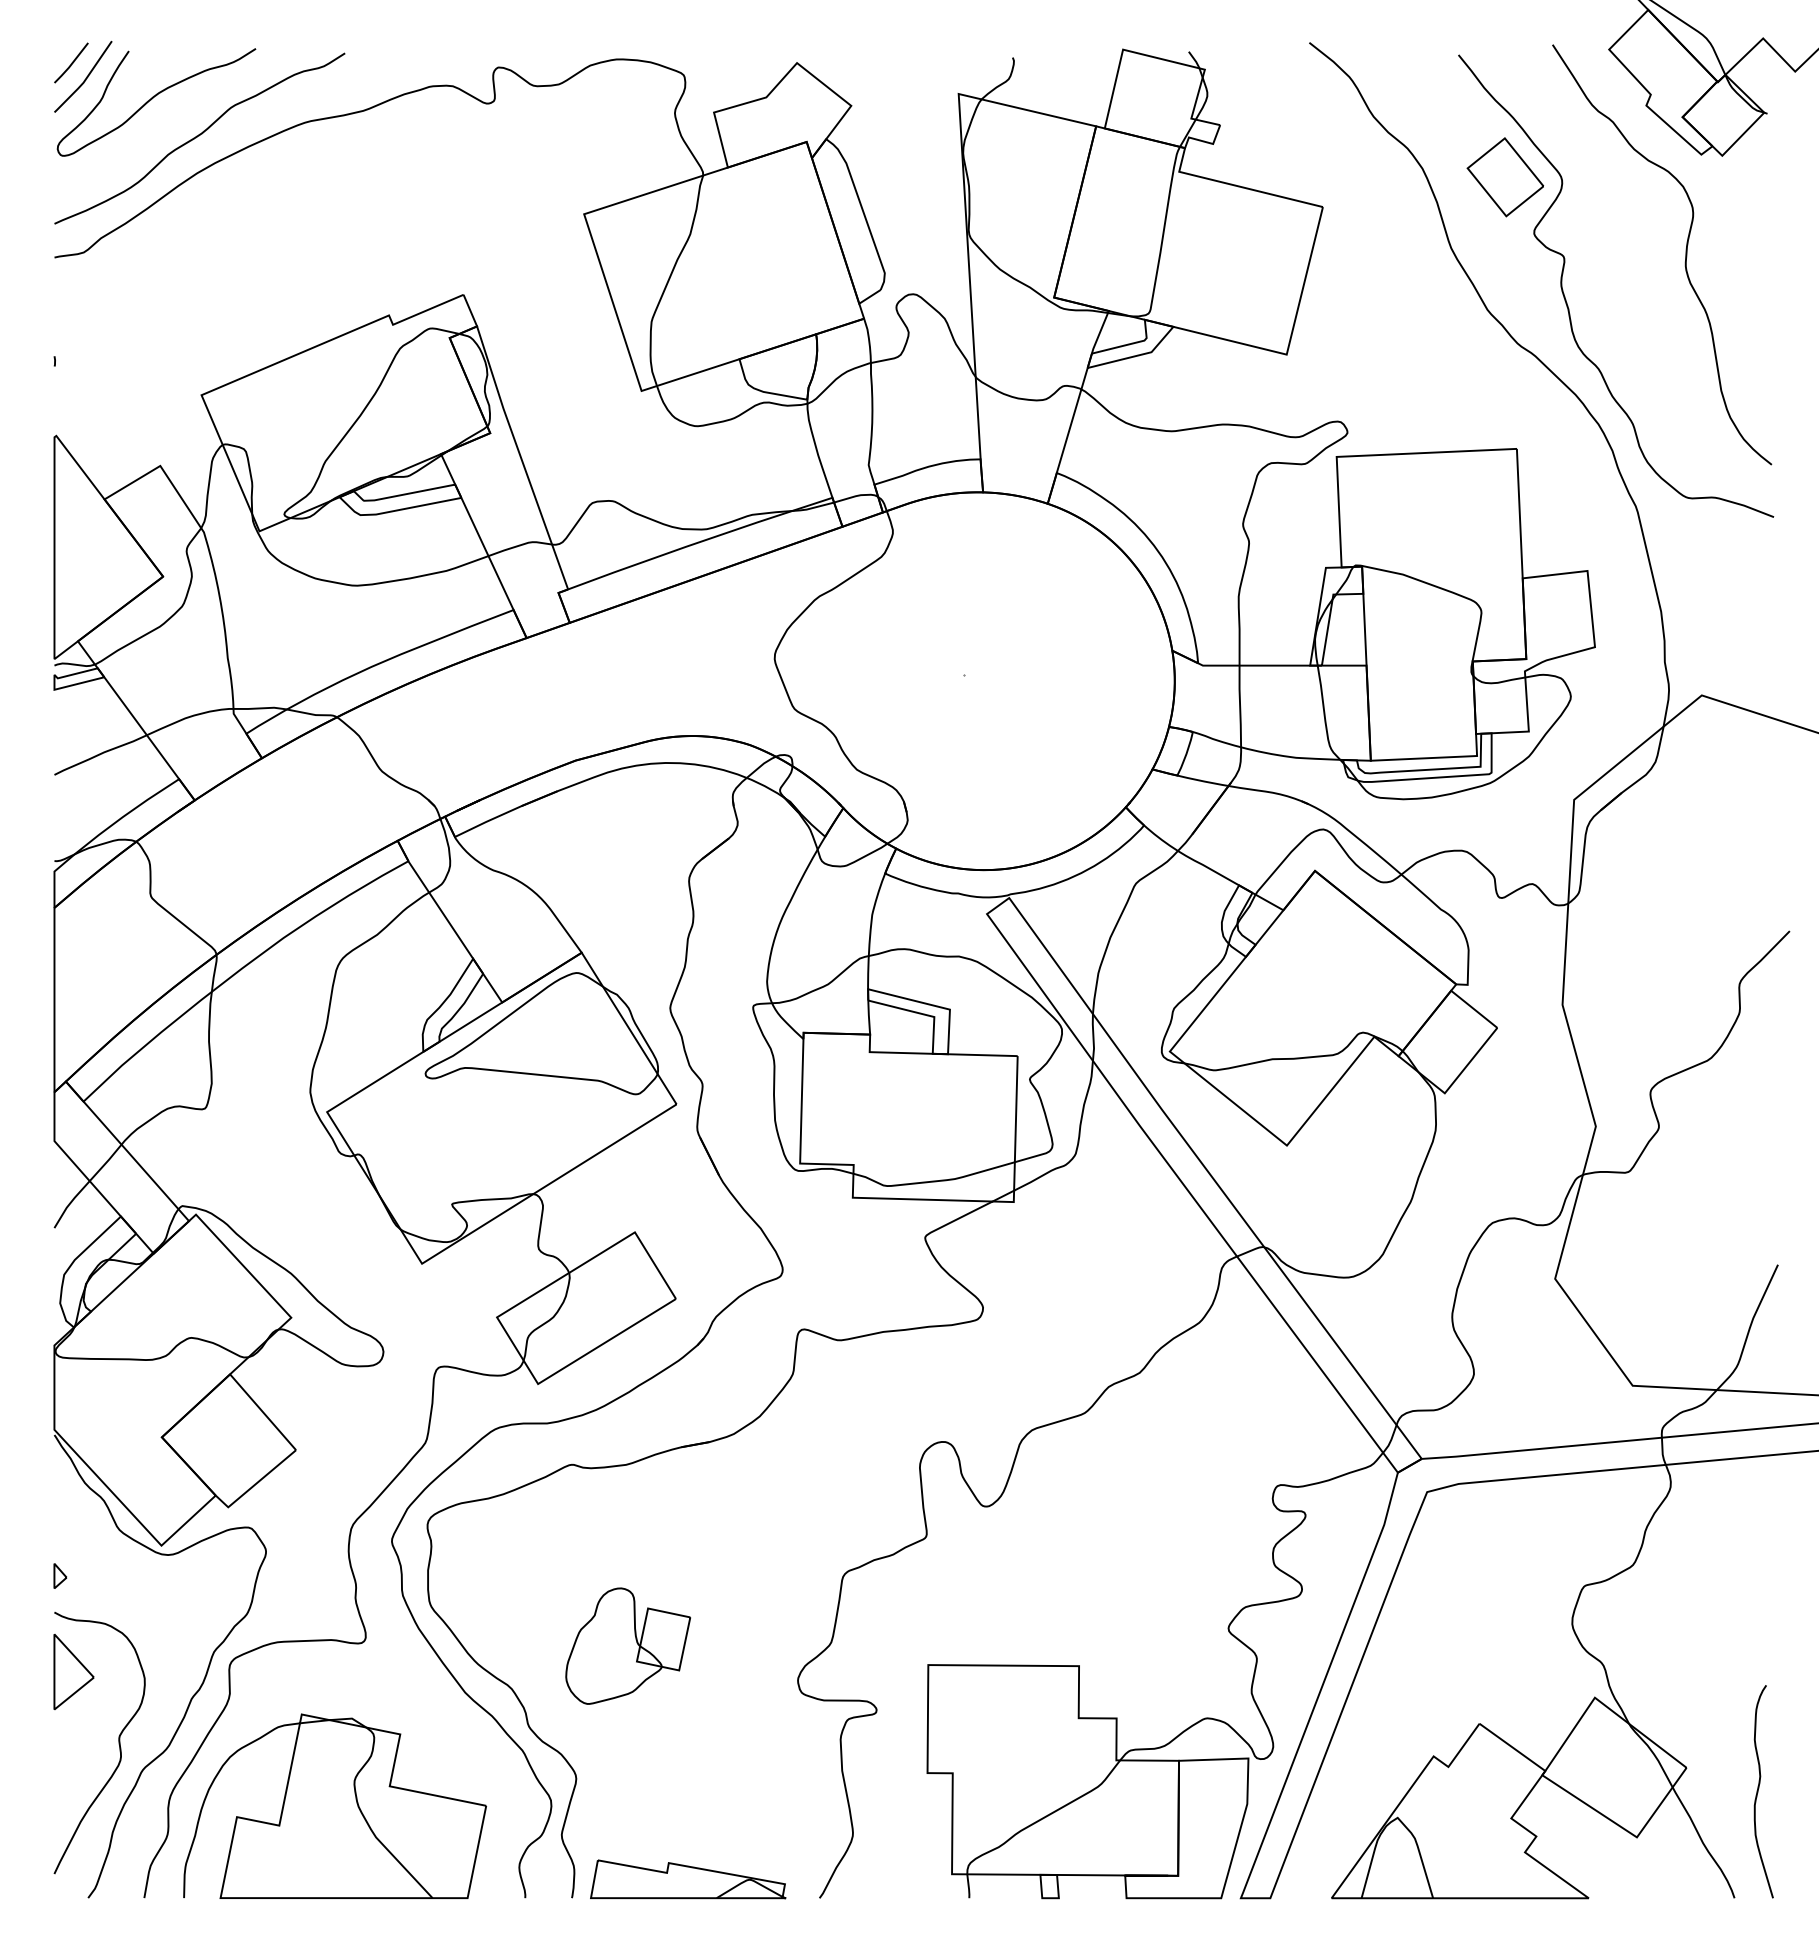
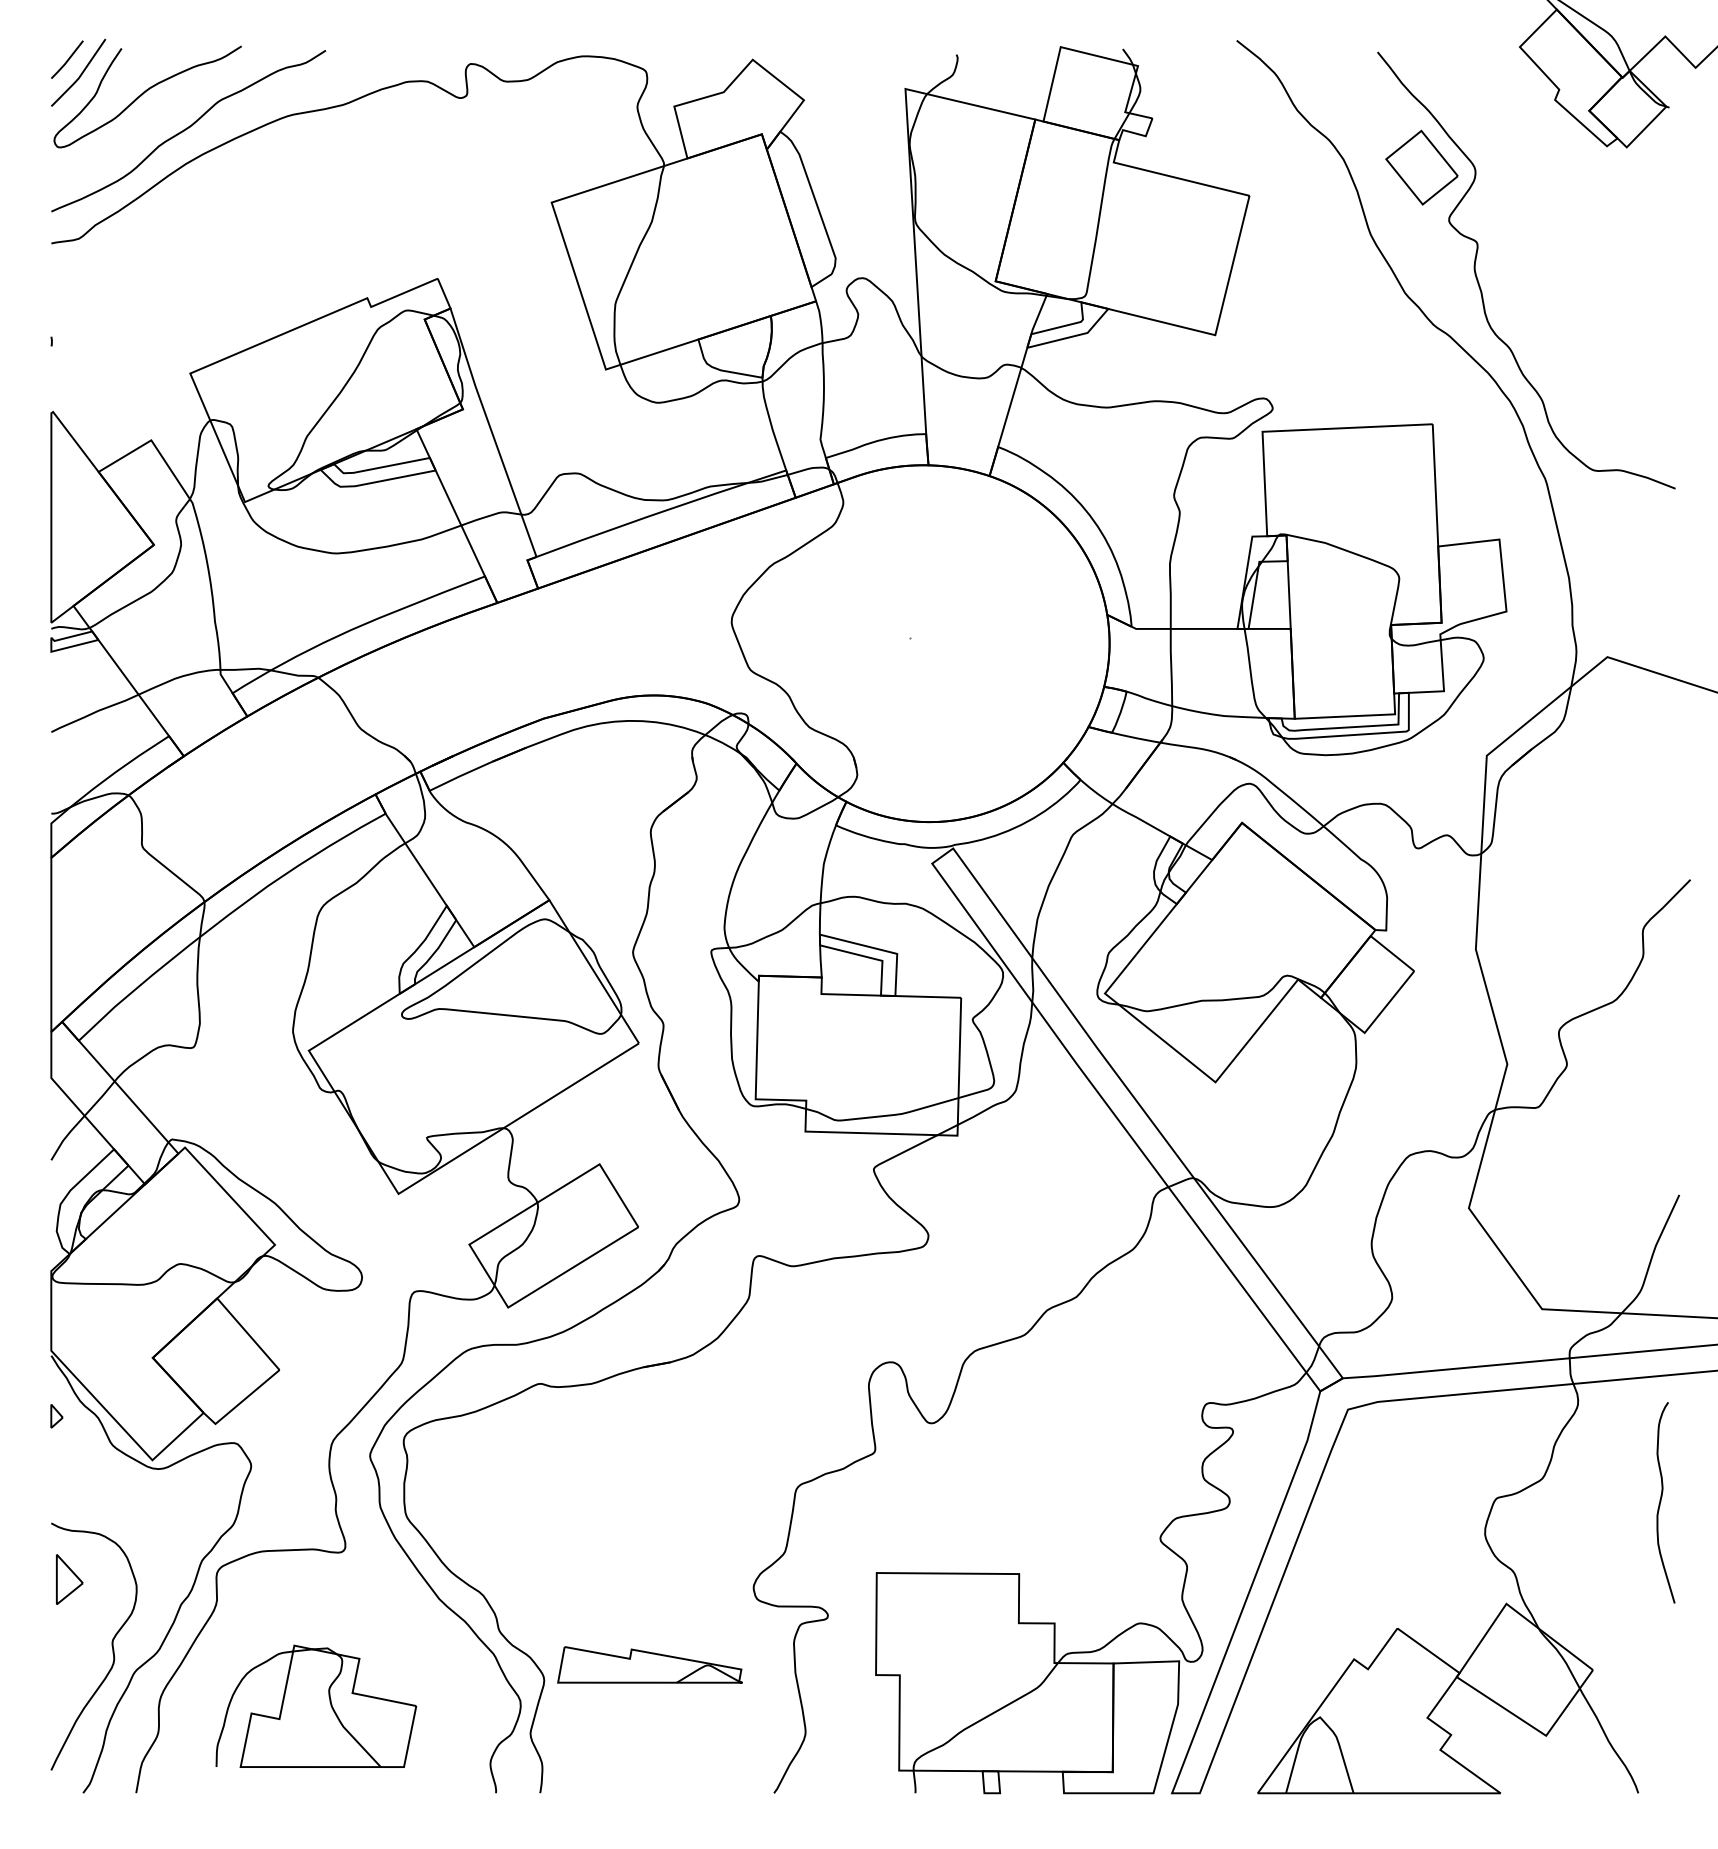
curve: (1685, 254) -> (1592, 240), removed
part: (60, 1575) -> (57, 1415), moved
part: (627, 1645) -> (592, 1554), removed
part: (73, 1671) -> (69, 1579), size x0.7
curve: (1759, 1788) -> (1661, 1499), moved
part: (334, 1805) -> (315, 1705), size x0.7
part: (688, 1879) -> (650, 1665), moved

